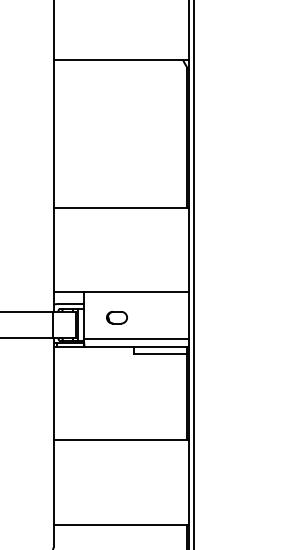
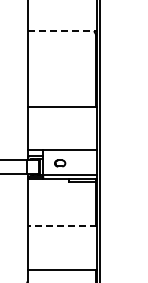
line: (121, 61) -> (62, 31), solid -> dashed
line: (121, 440) -> (62, 226), solid -> dashed

